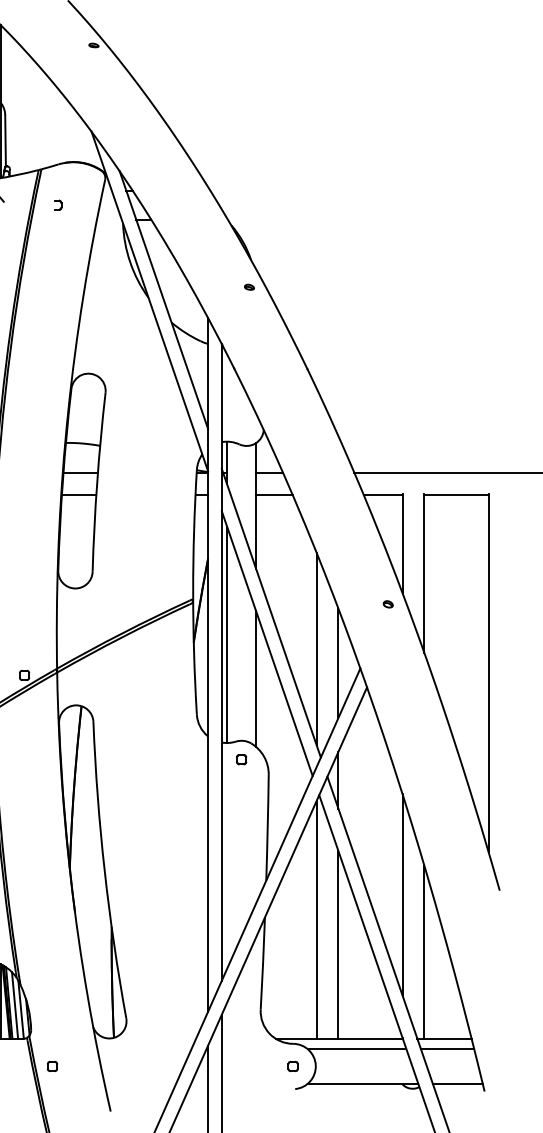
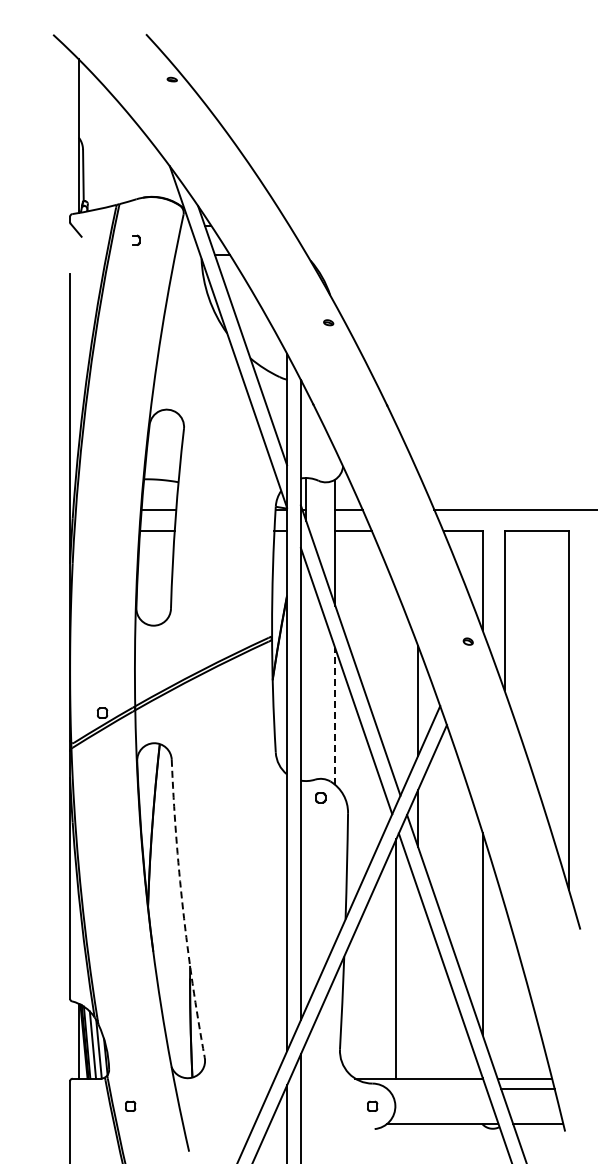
line: (227, 635) -> (306, 672), removed
line: (316, 648) -> (396, 686), removed
line: (256, 678) -> (335, 716), solid -> dashed
arc: (105, 870) -> (183, 909), solid -> dashed
line: (338, 944) -> (418, 983), removed
line: (424, 952) -> (504, 991), removed
line: (356, 1049) -> (436, 1089), removed

